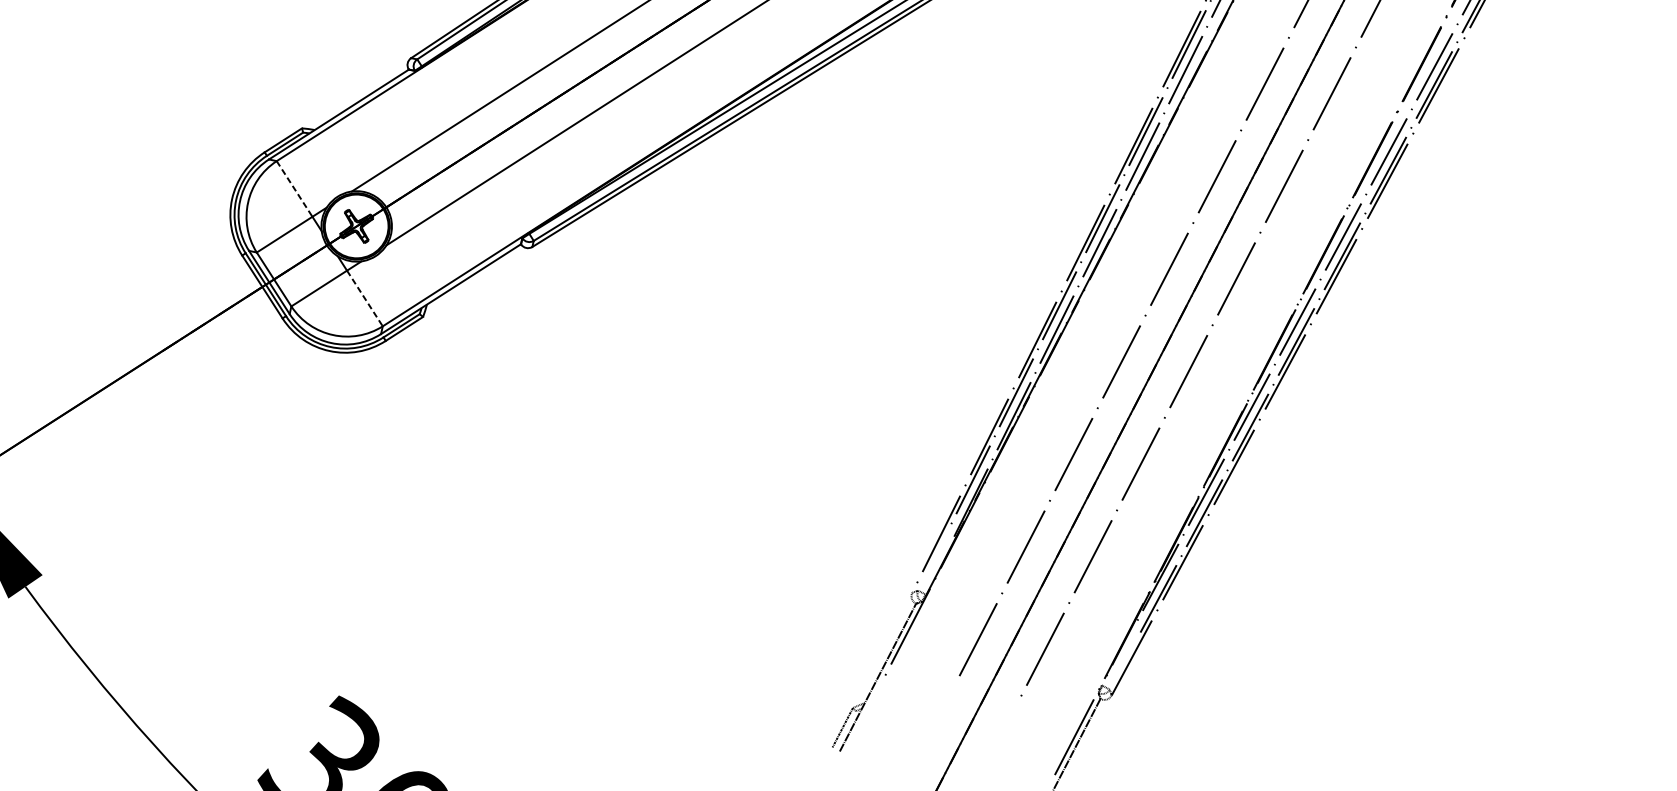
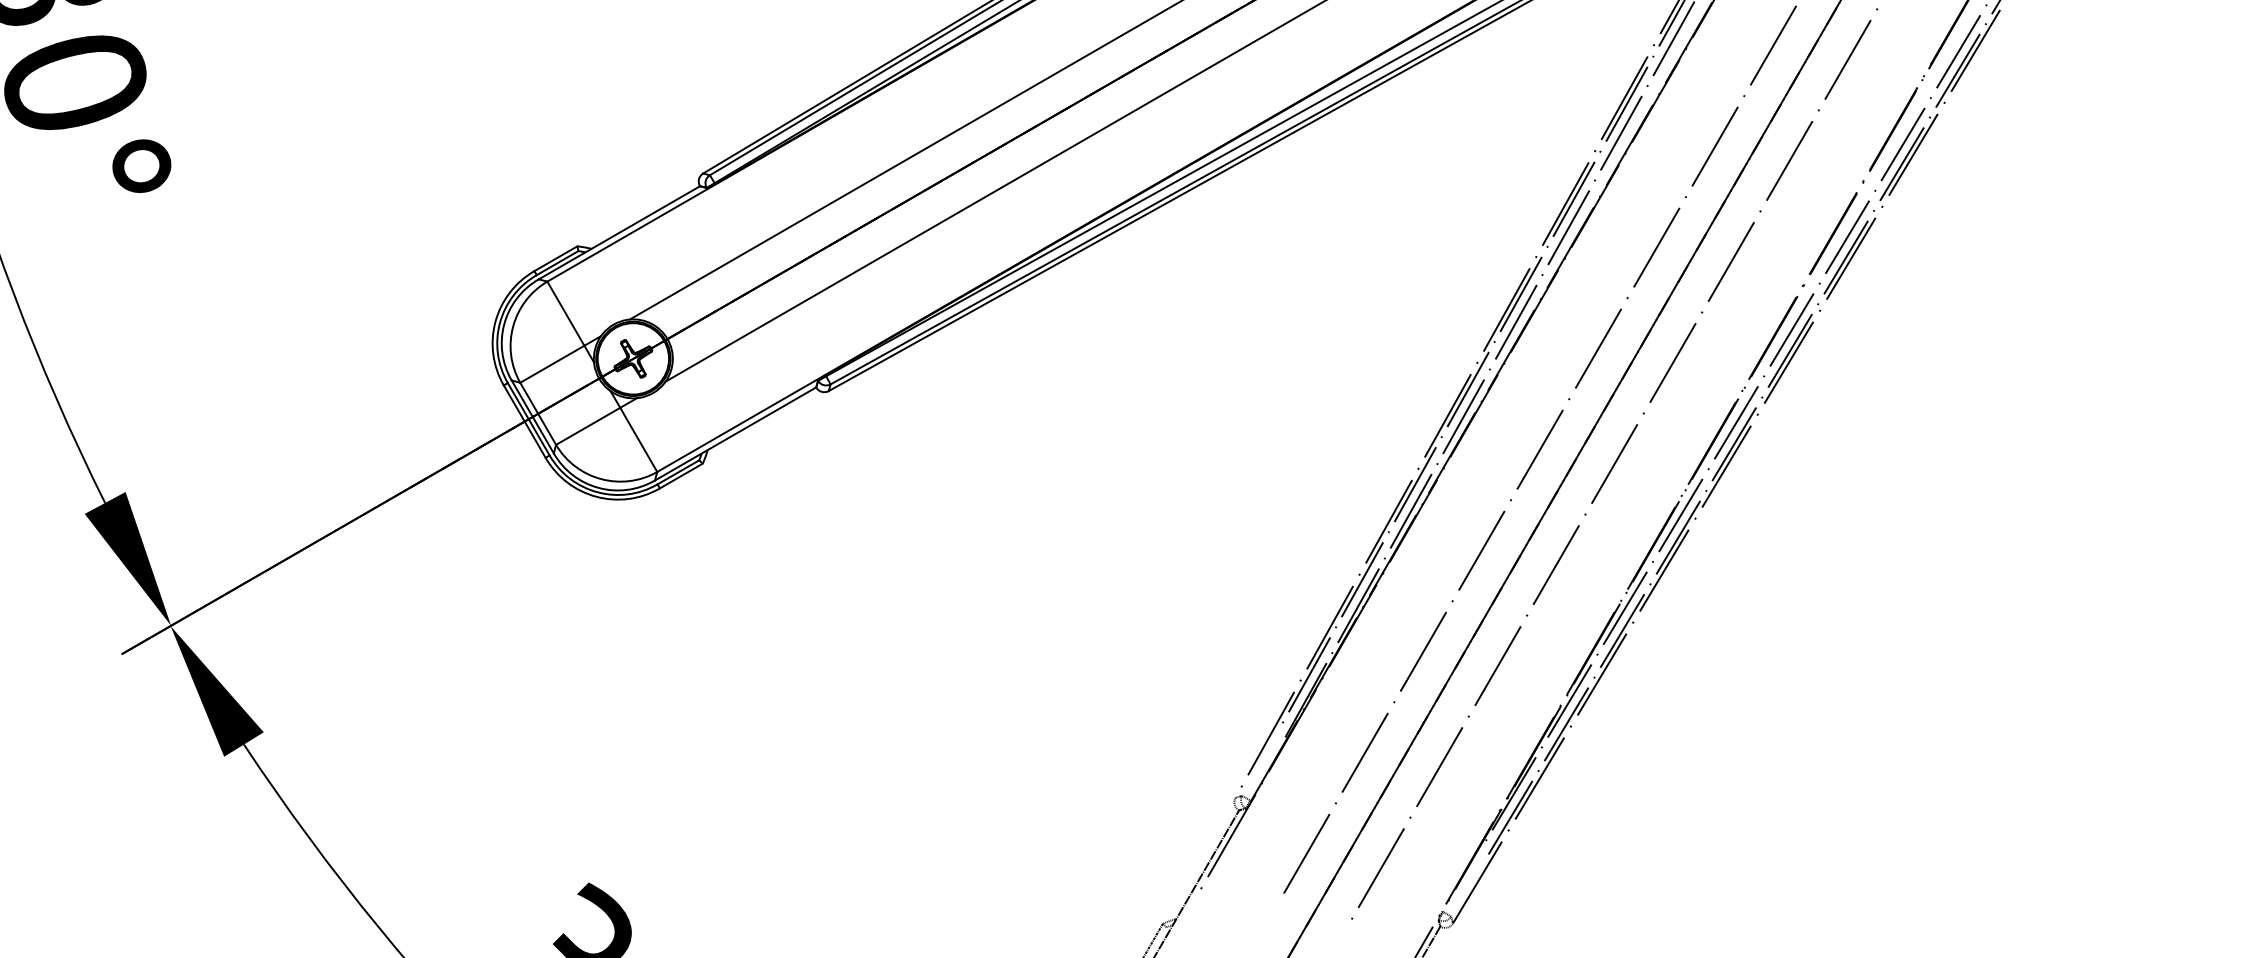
line: (295, 189) -> (566, 314), dashed -> solid
line: (365, 299) -> (639, 440), dashed -> solid

